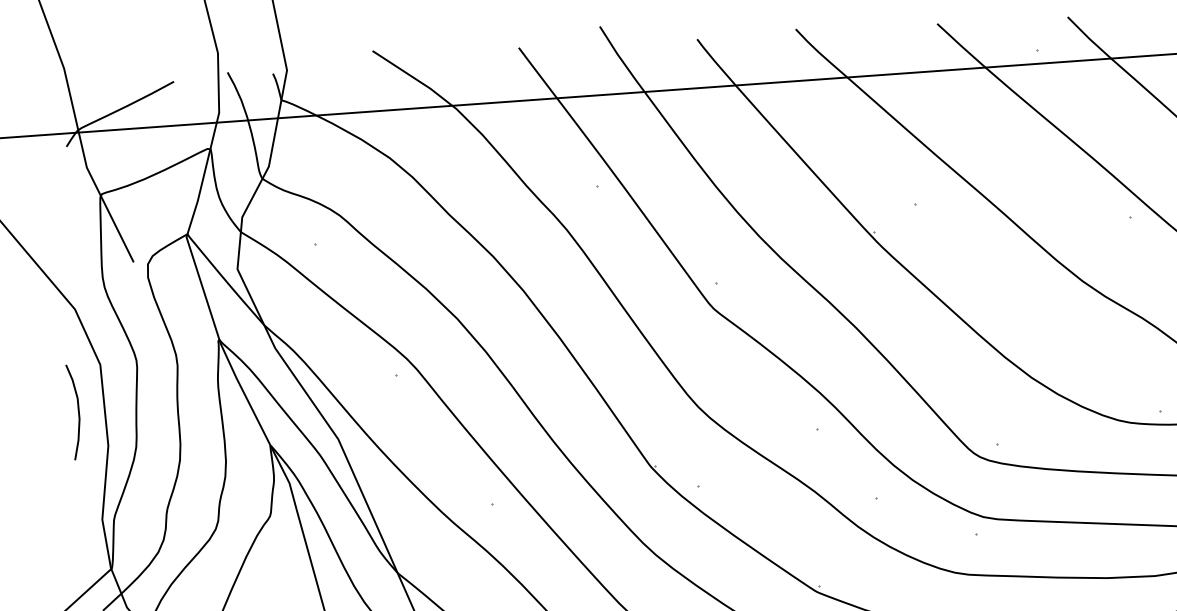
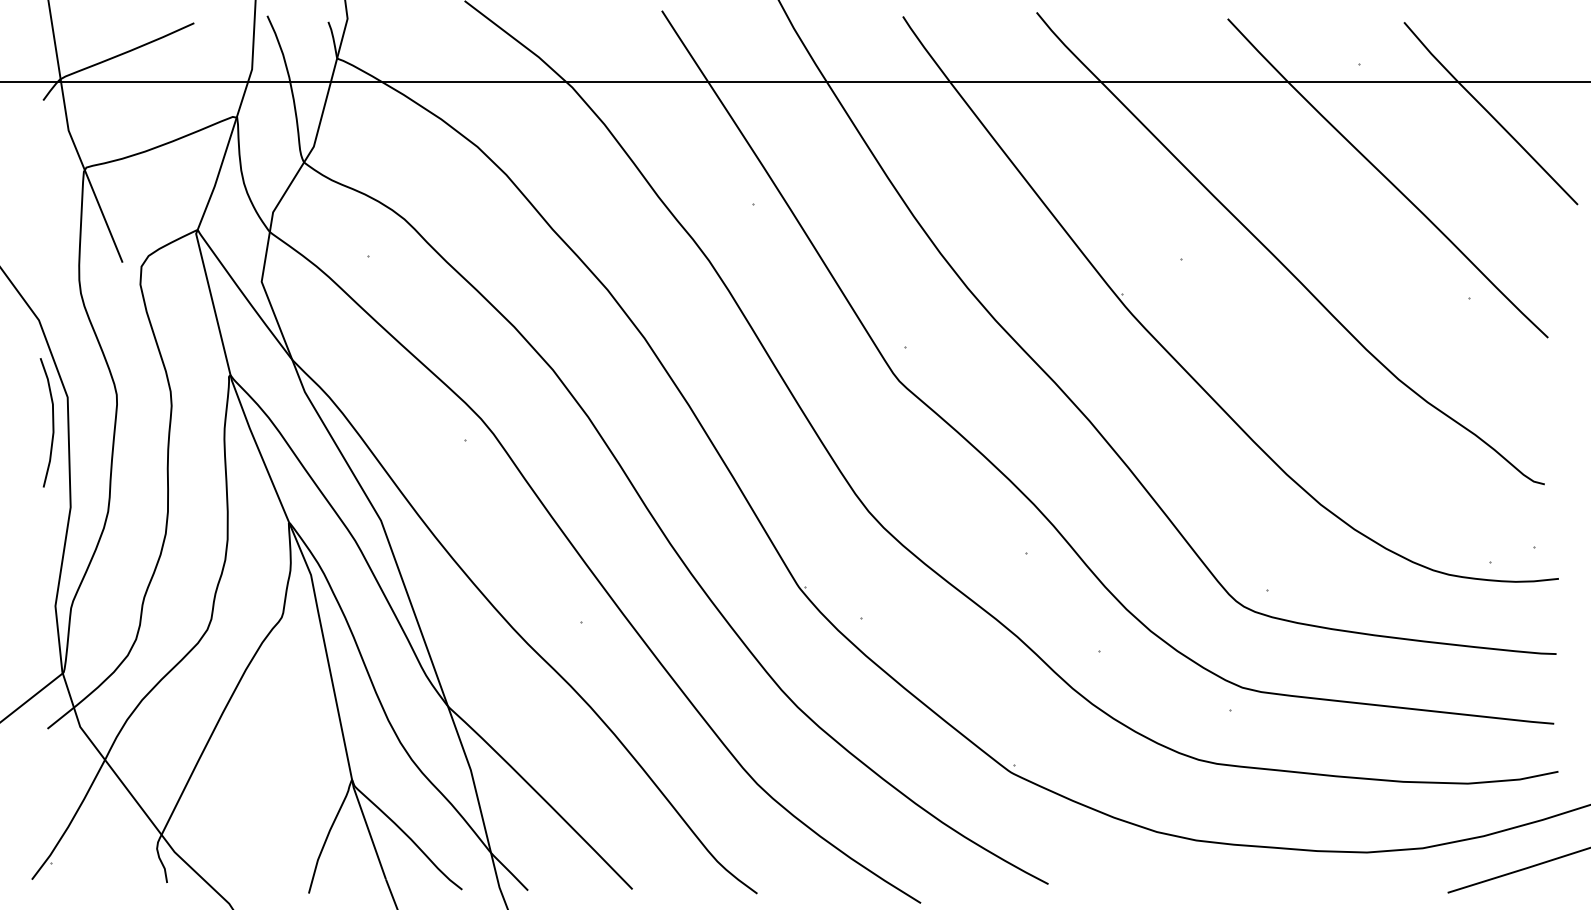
curve: (78, 411) -> (52, 422), moved

